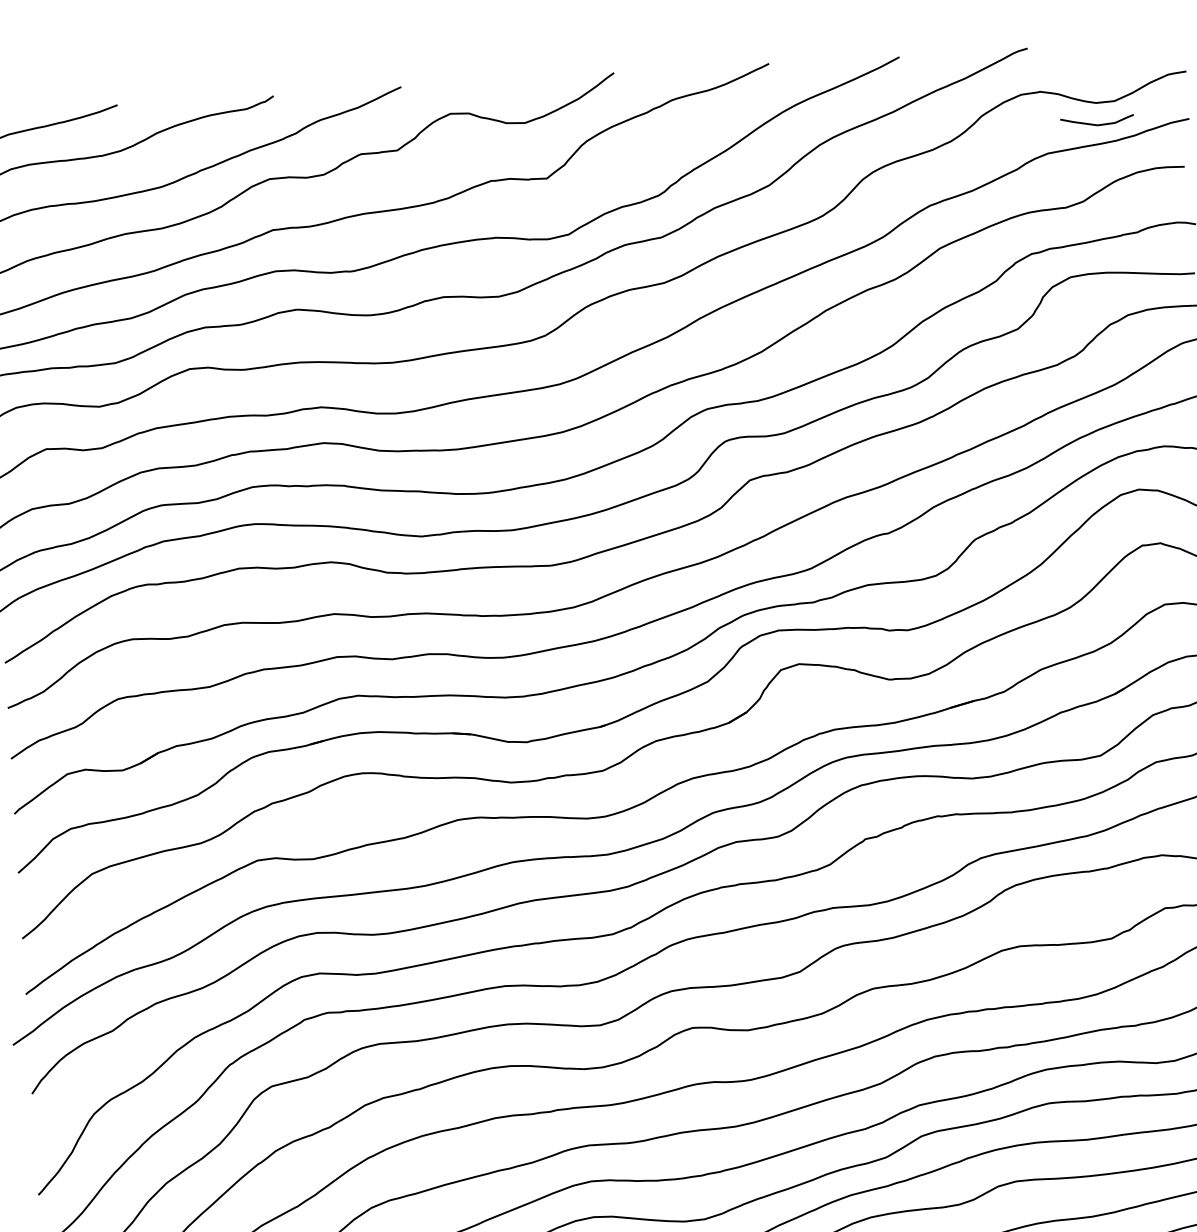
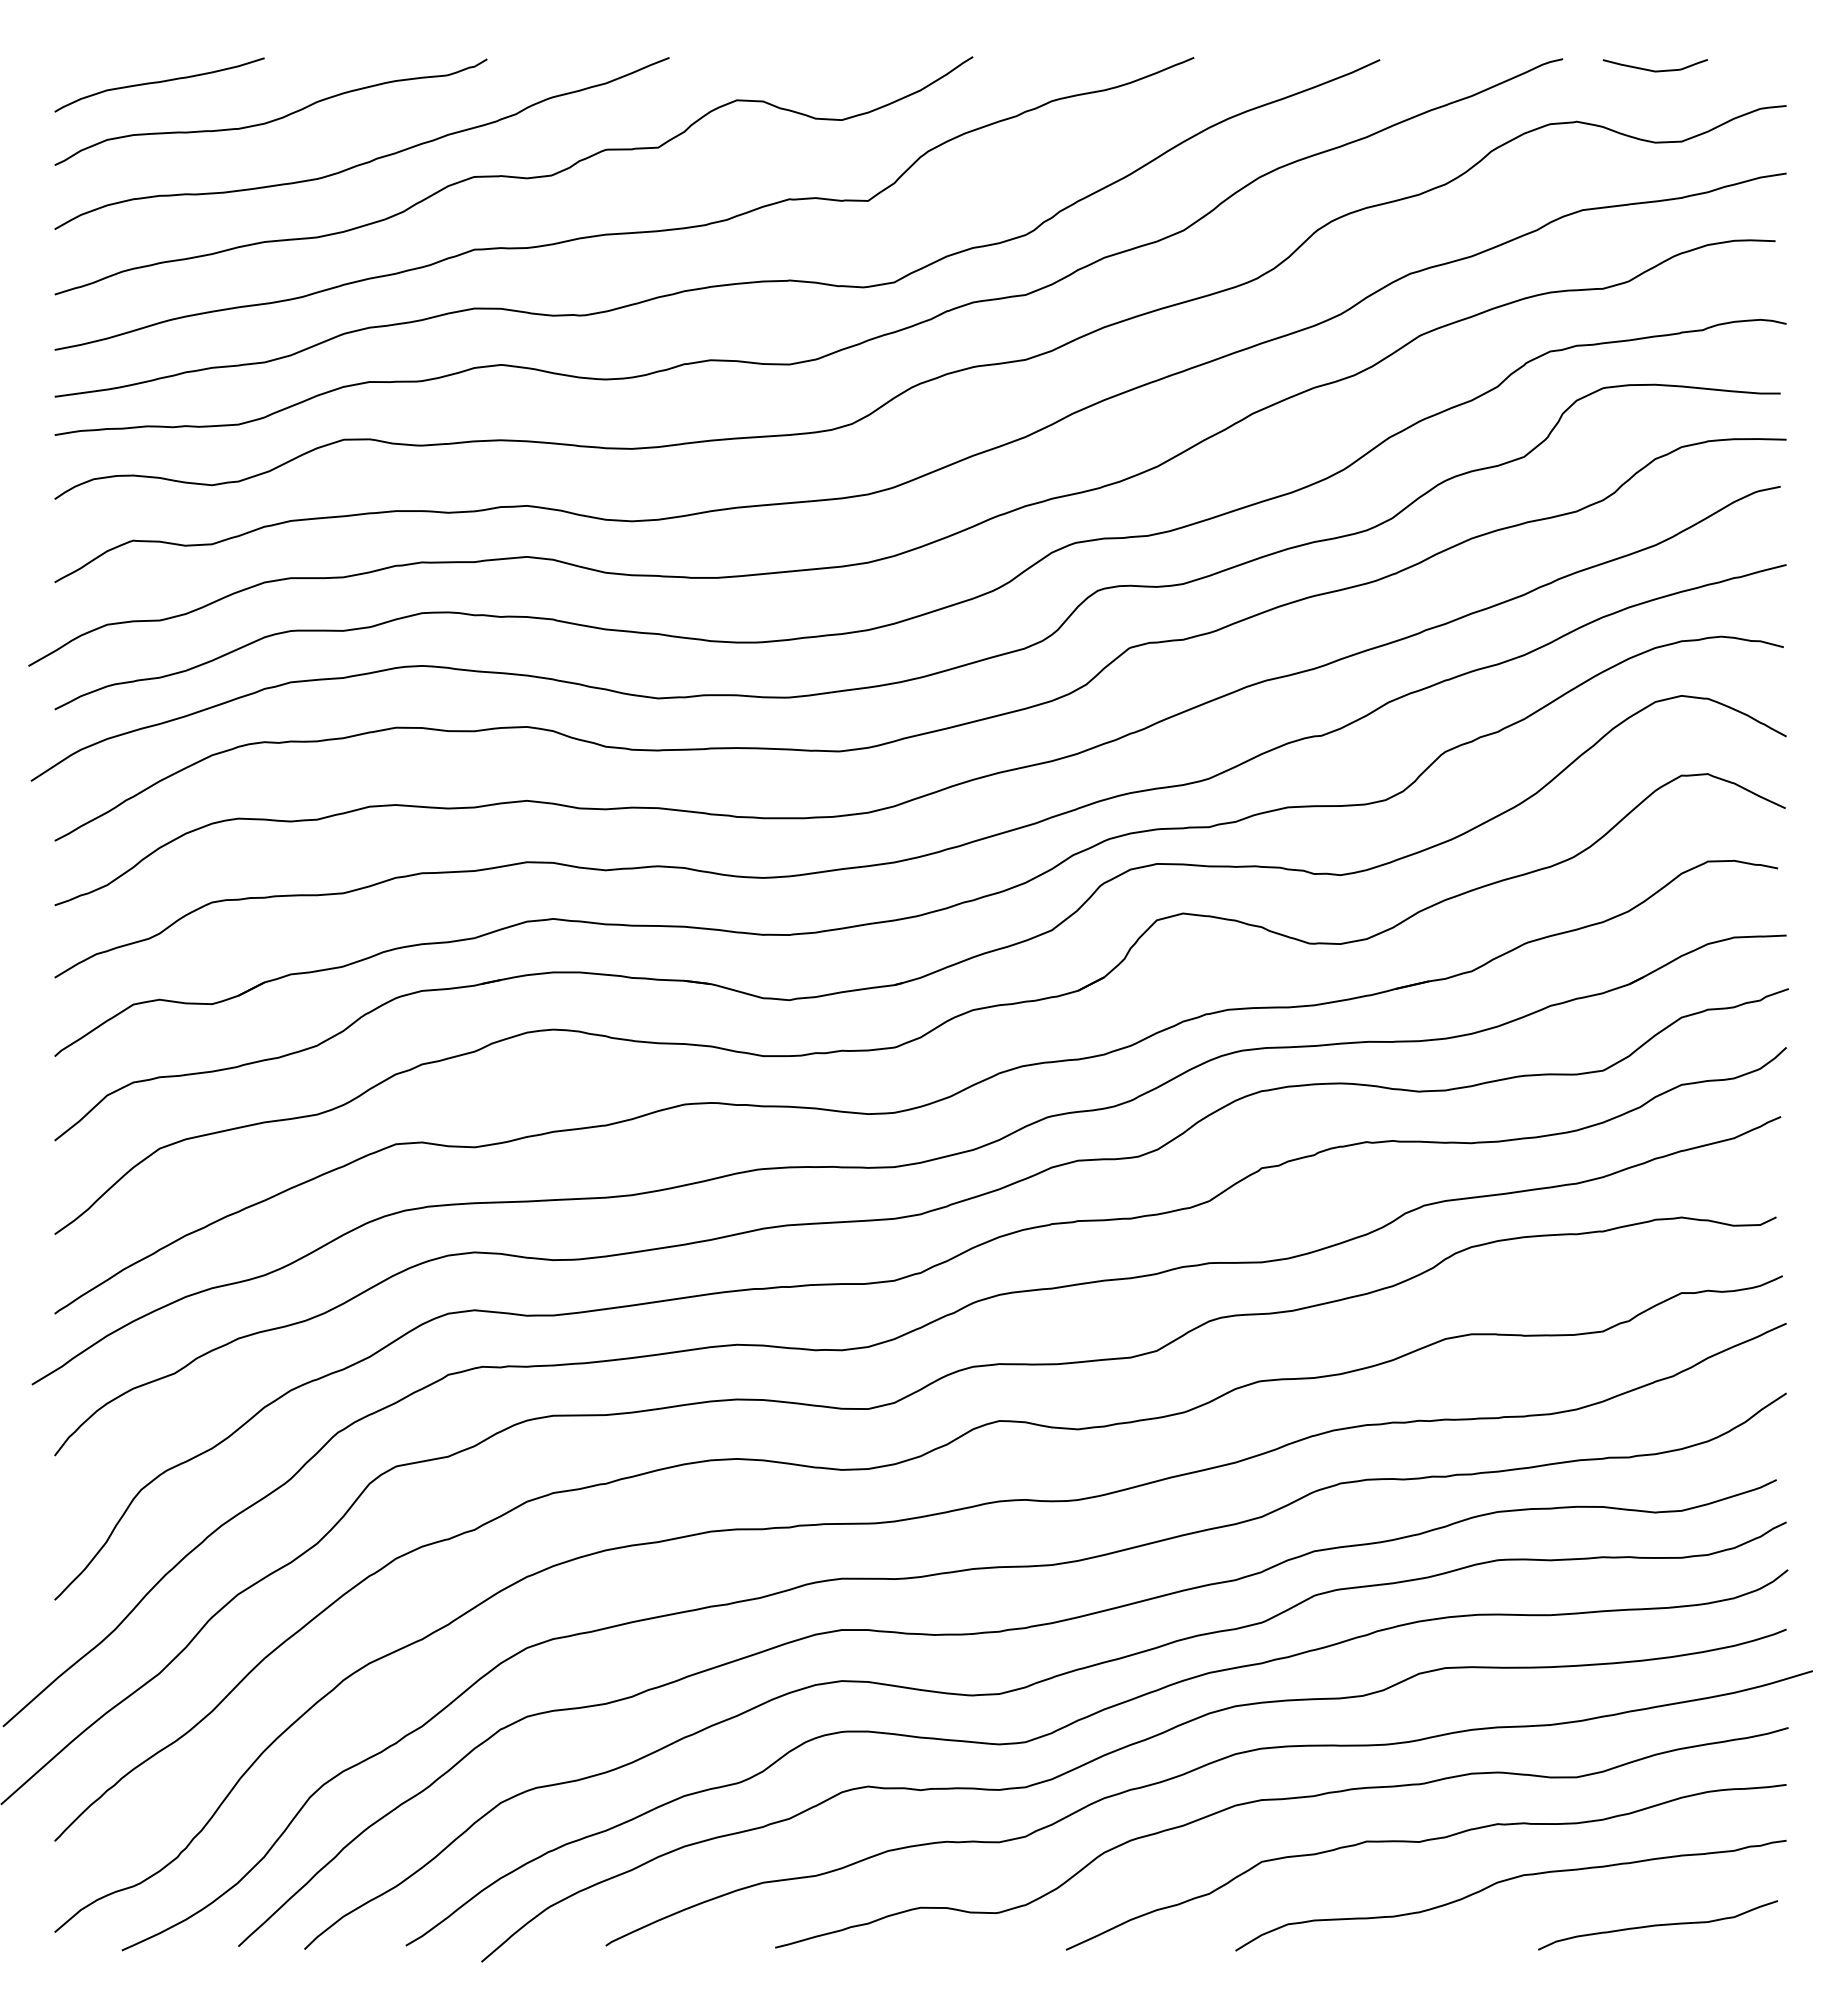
curve: (1094, 124) -> (1651, 69), moved

